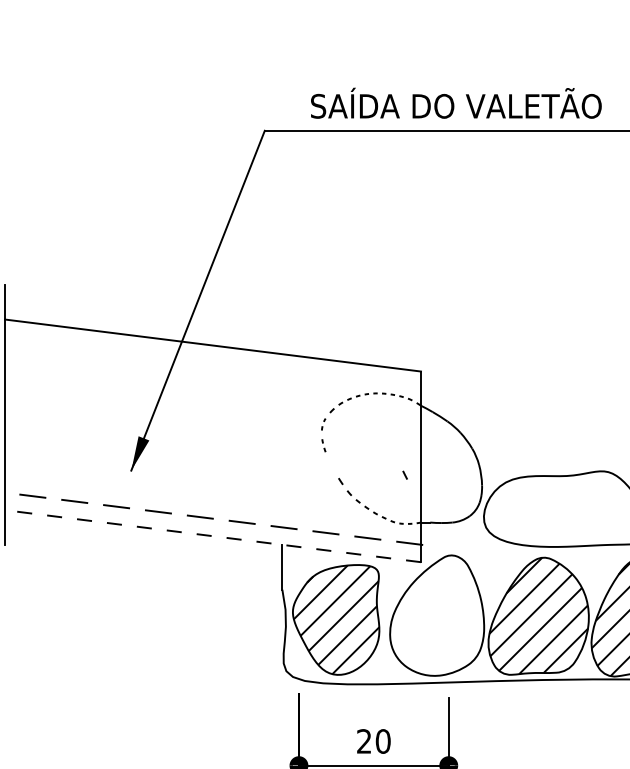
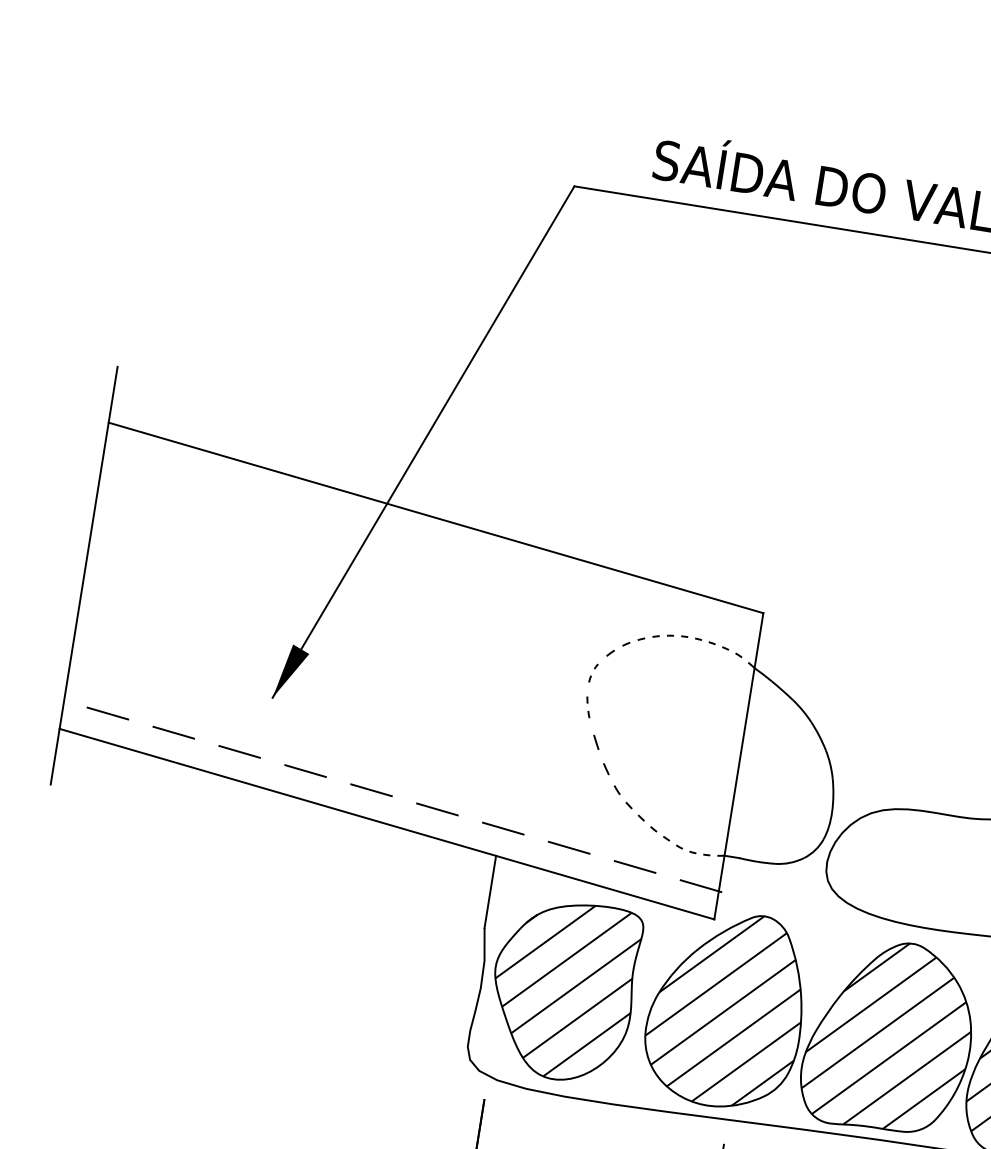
curve: (404, 474) -> (595, 741), moved
line: (213, 536) -> (387, 824), dashed -> solid
hatch: (436, 614) -> (725, 1007), added

